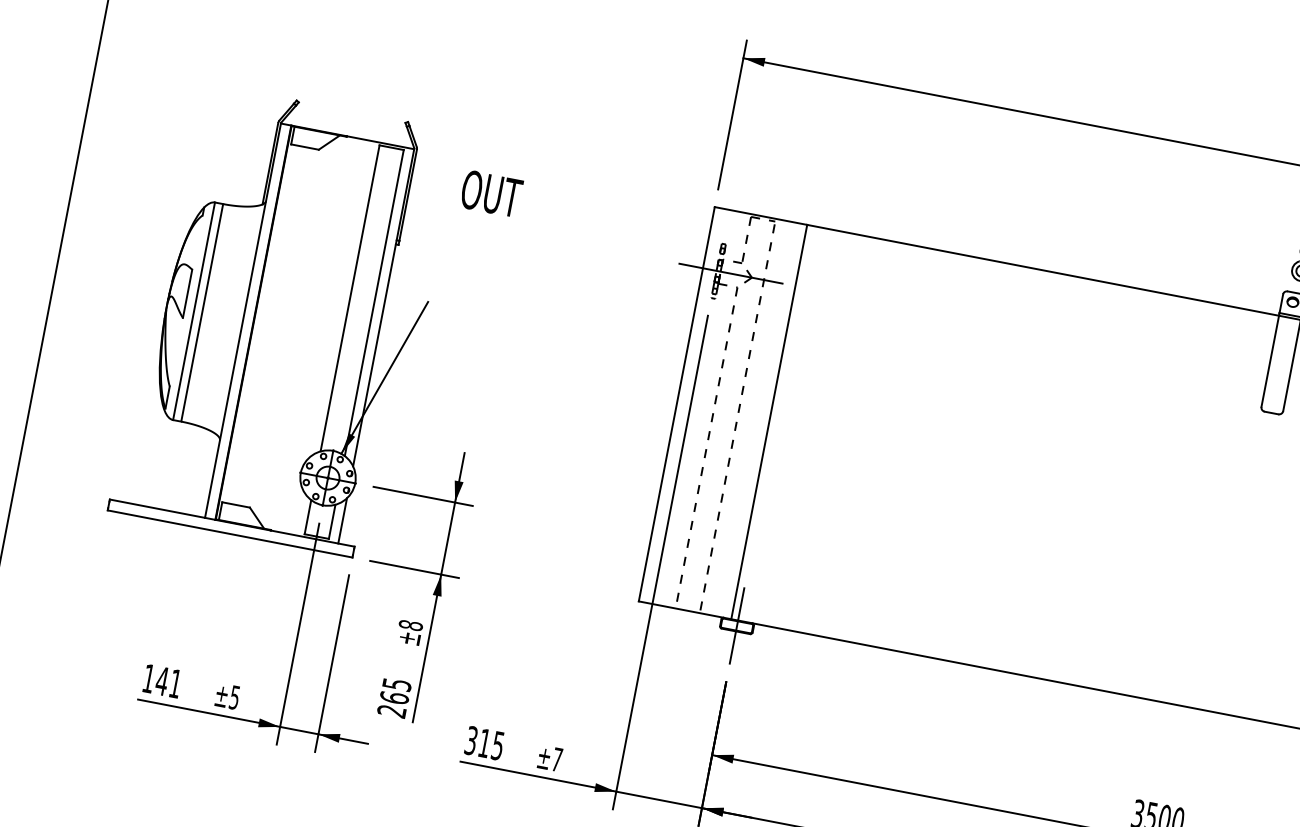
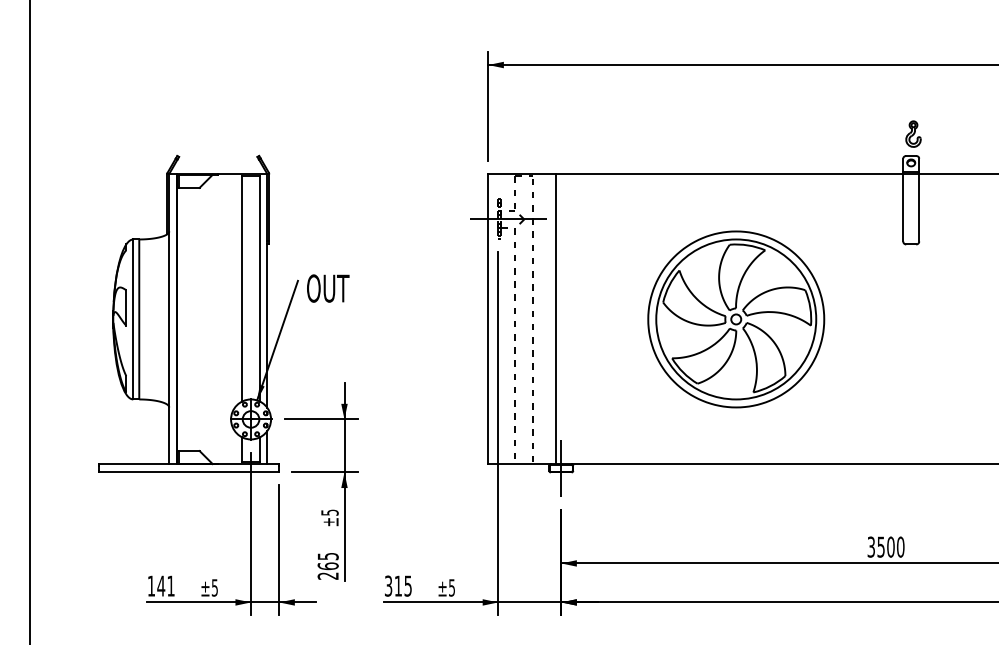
text: (491, 193) -> (328, 288), moved
part: (1014, 469) -> (736, 319), added
text: (410, 625) -> (329, 512), ±8 -> ±5
text: (556, 759) -> (451, 587), ±7 -> ±5

